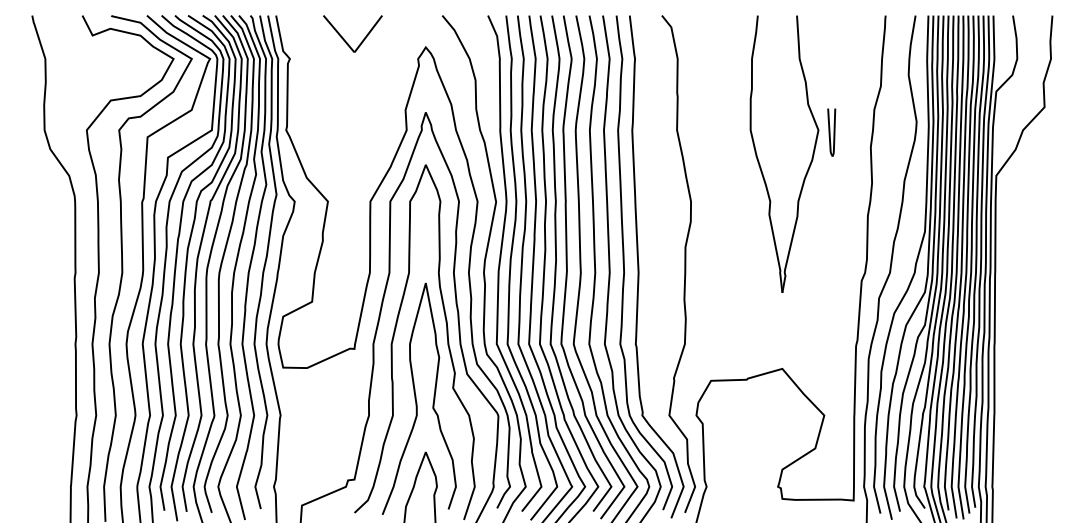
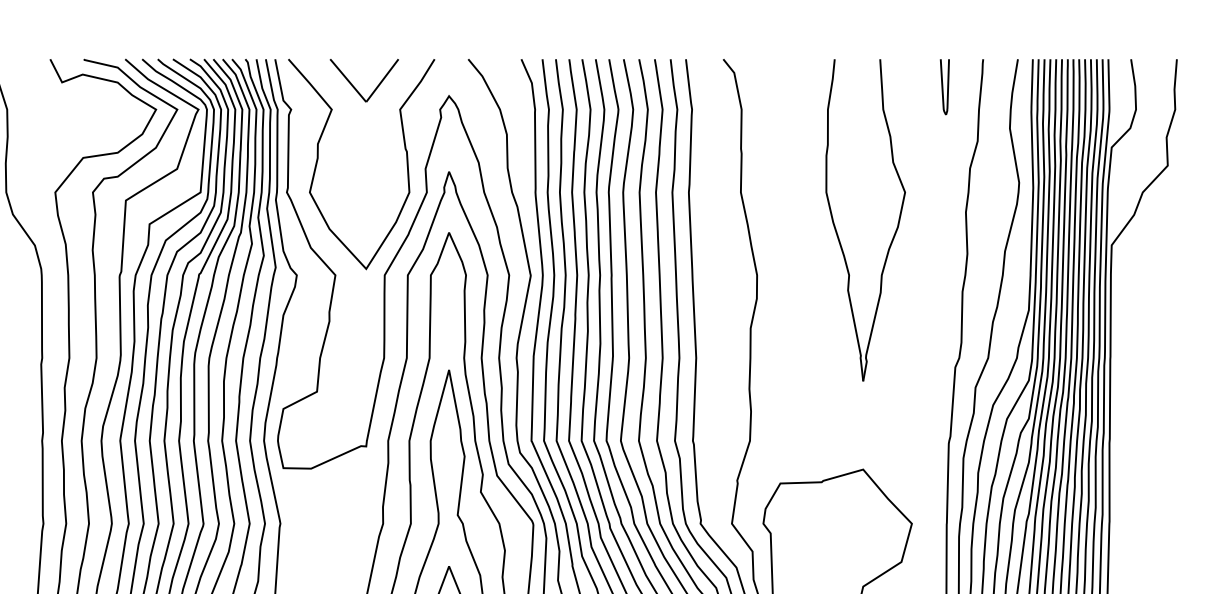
curve: (313, 102) -> (318, 160), added
part: (831, 132) -> (944, 87), moved

